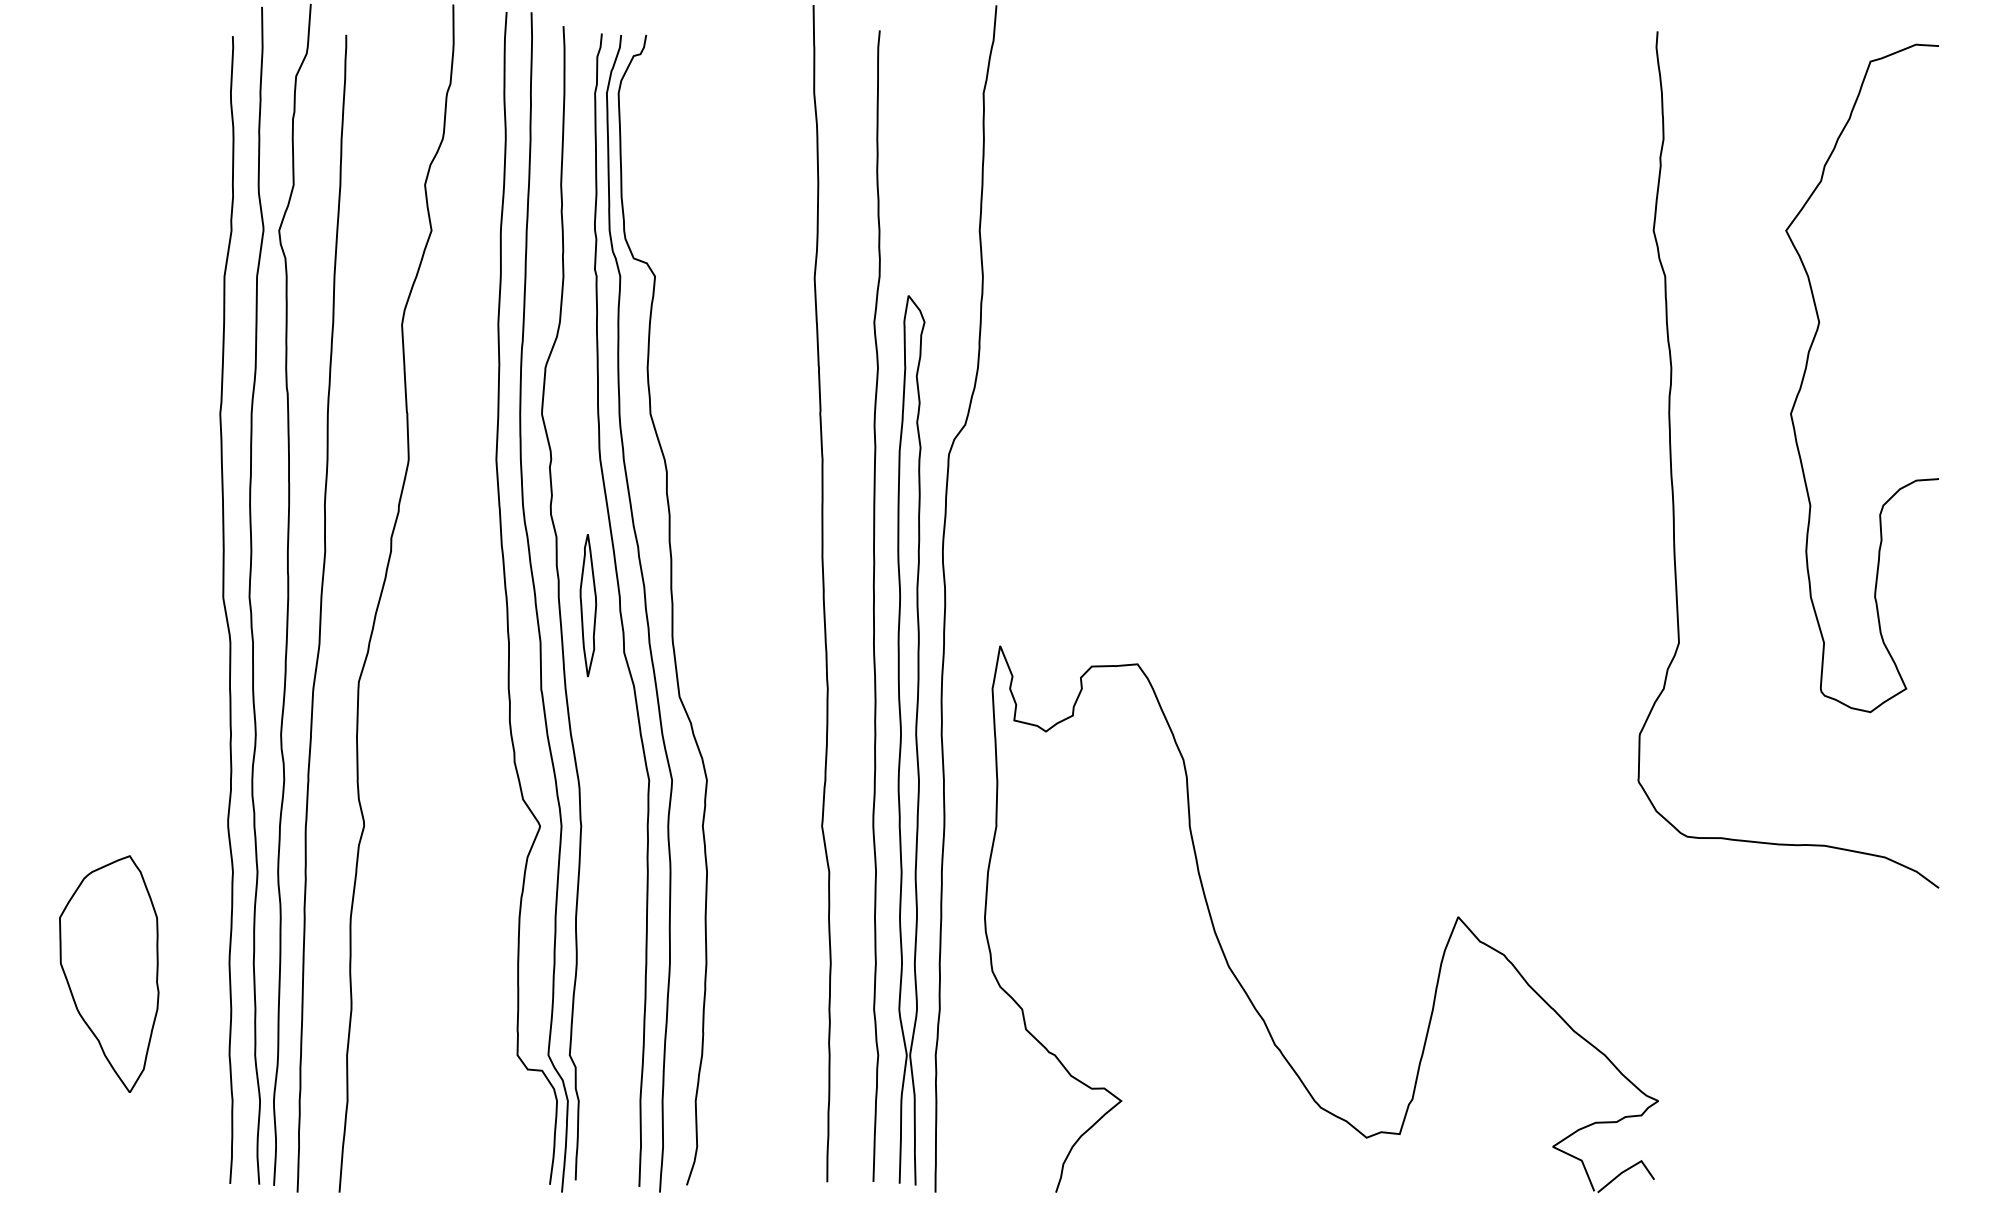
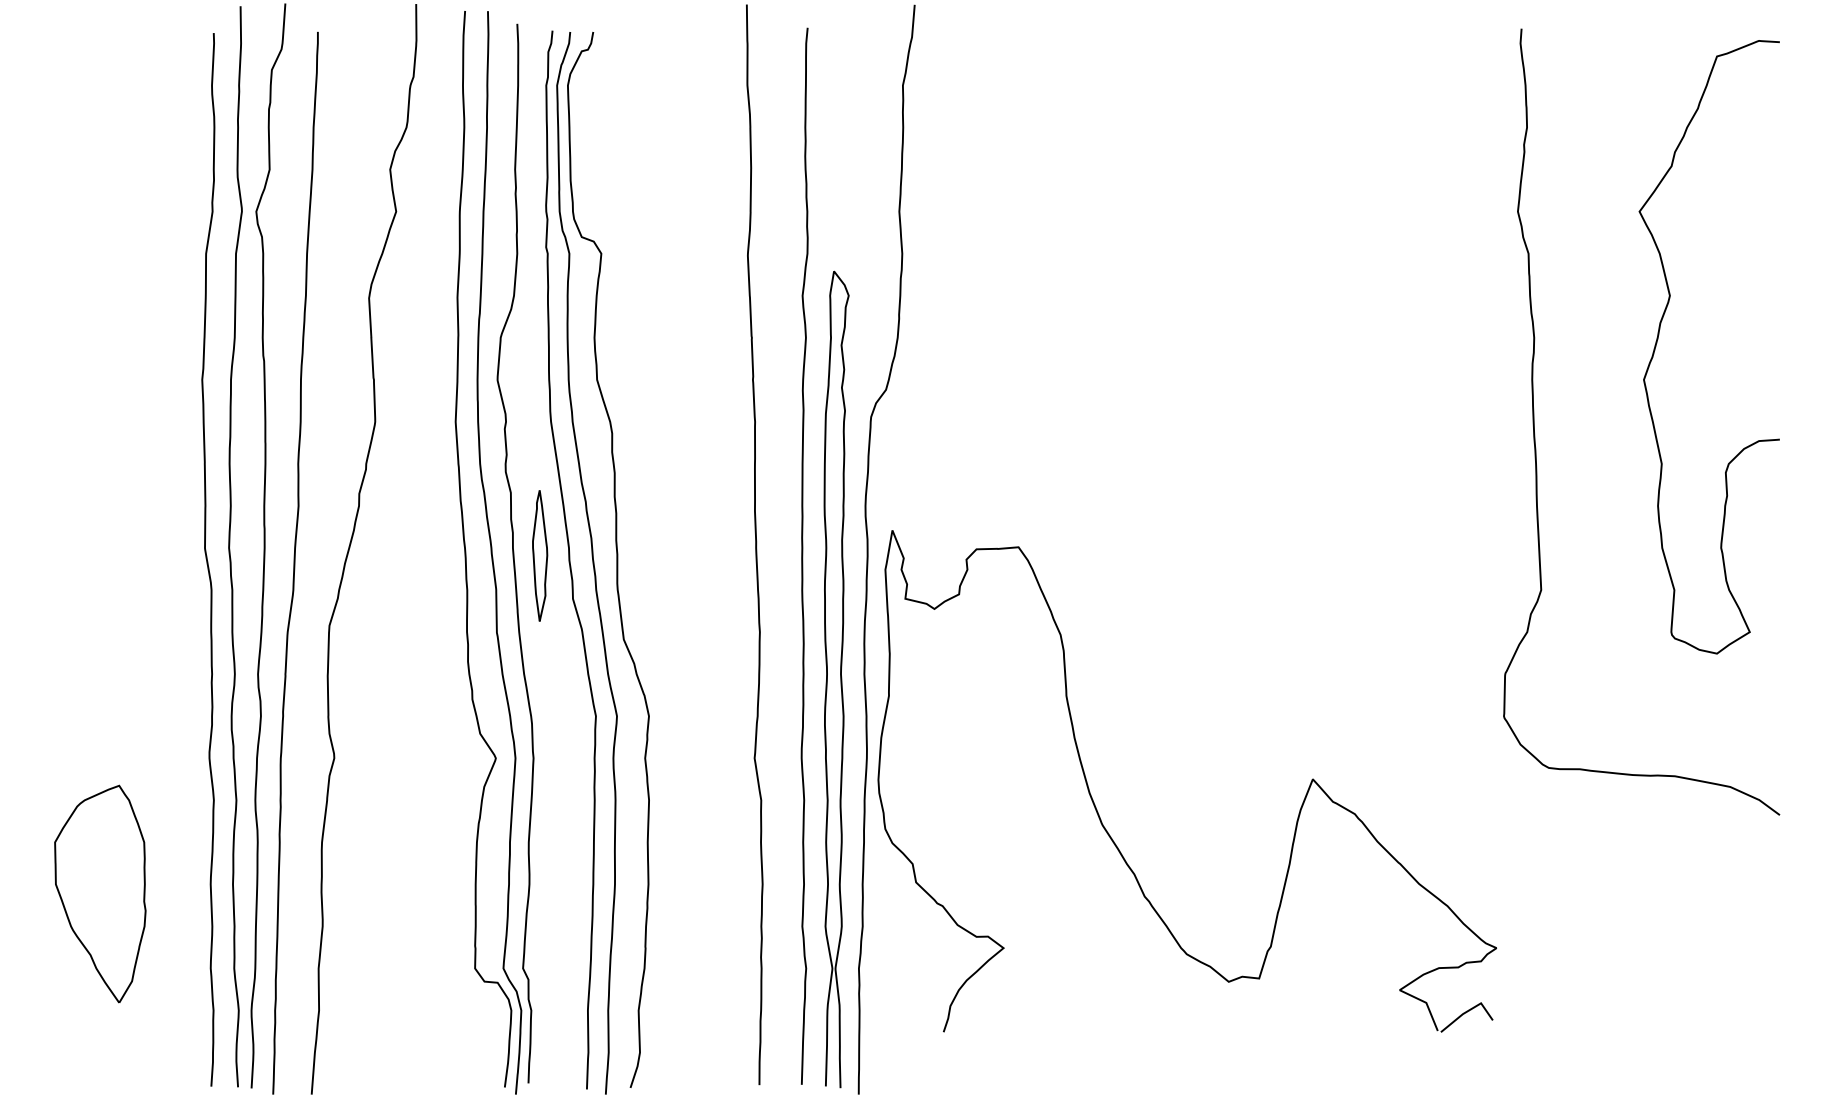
part: (1233, 971) -> (1106, 829), moved

